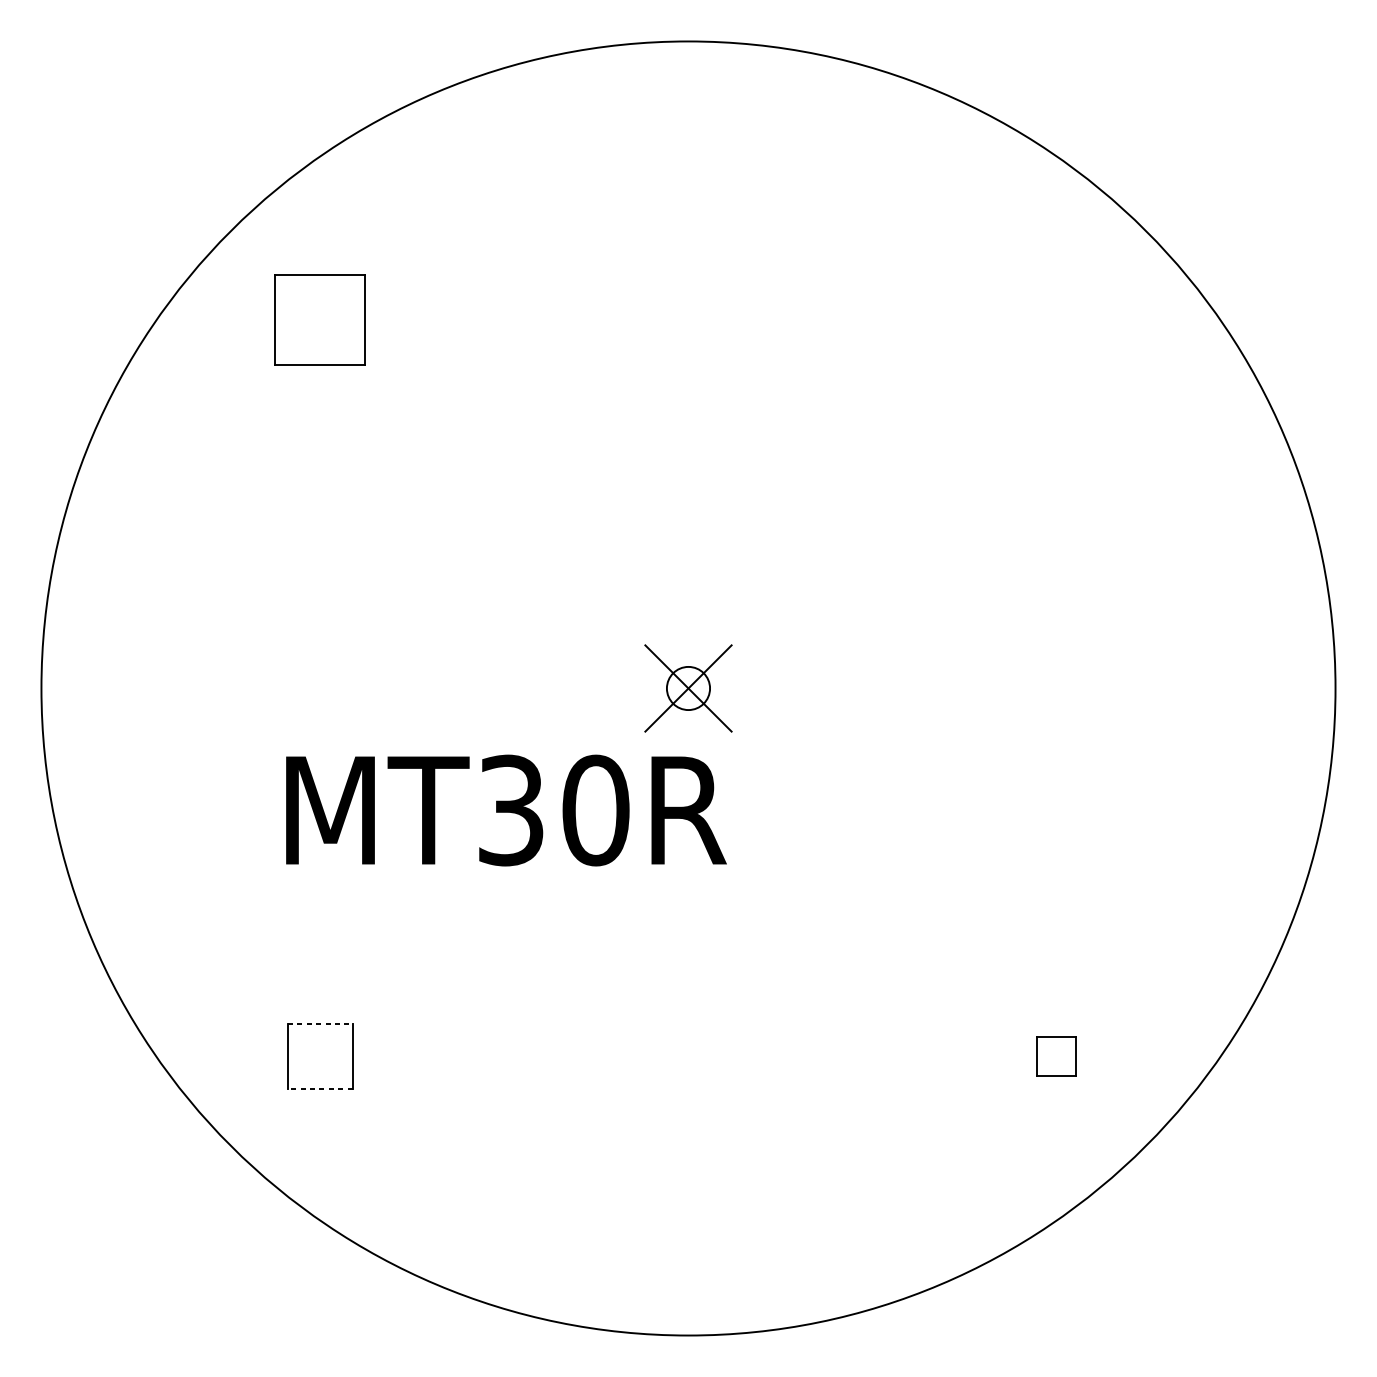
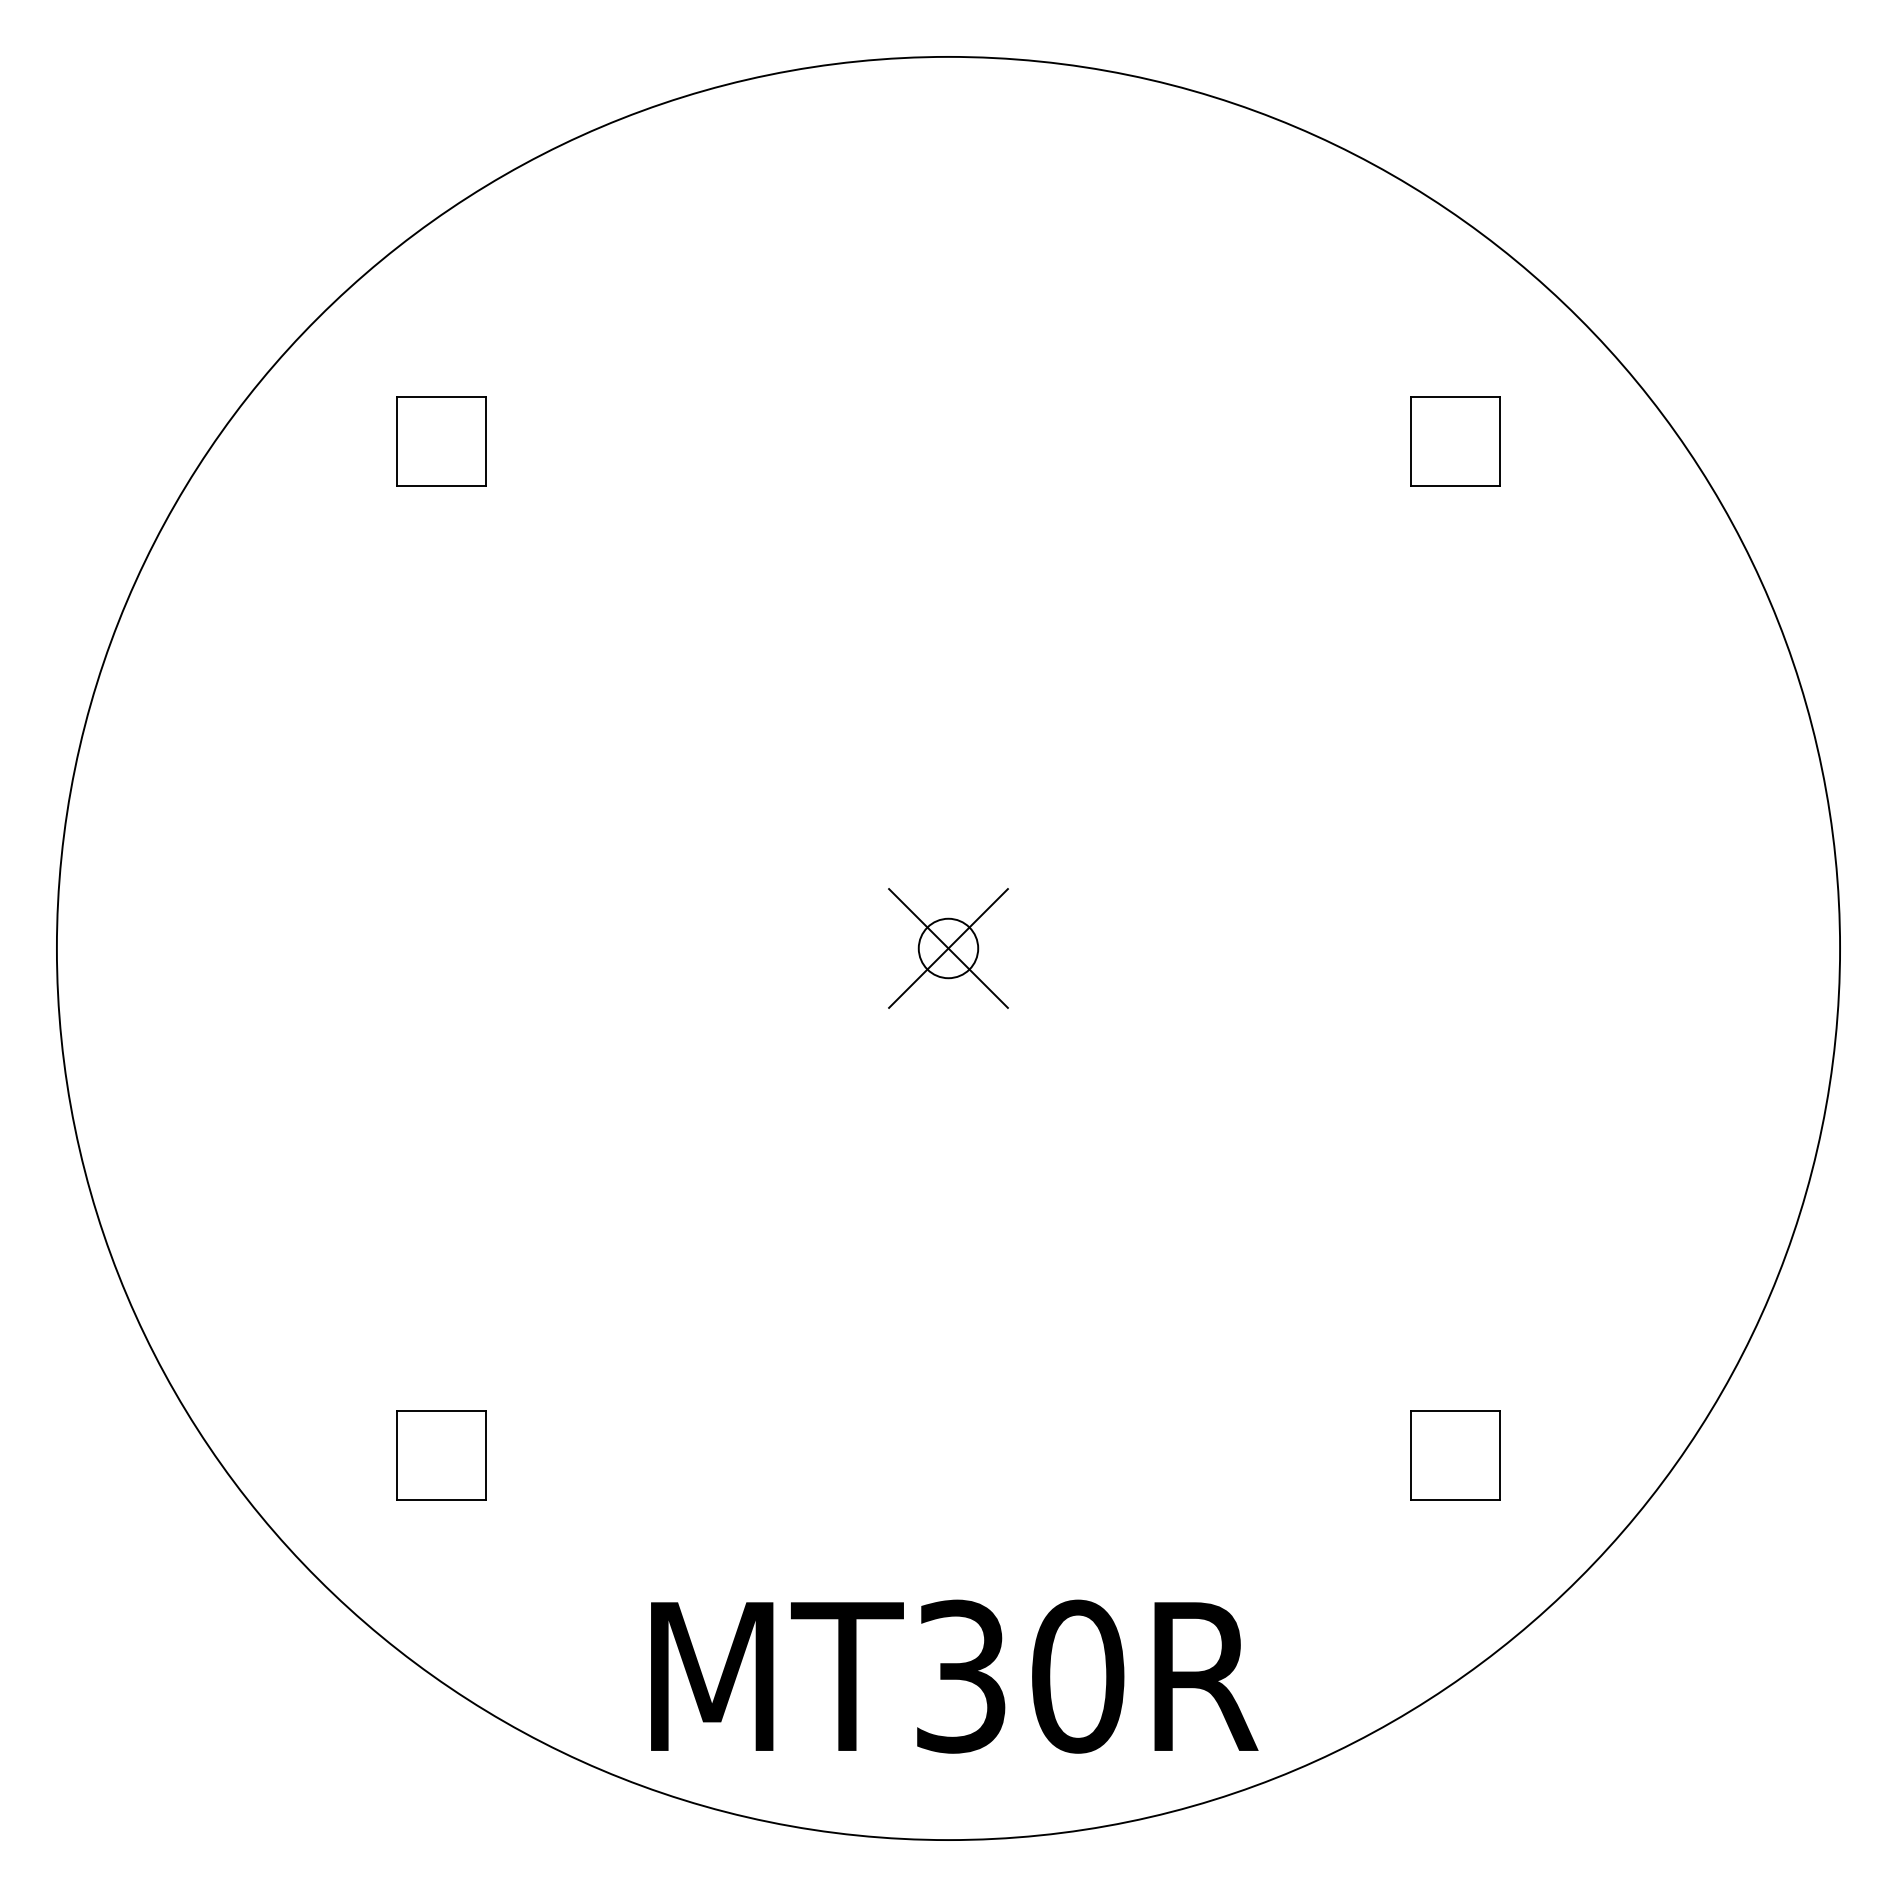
part: (320, 320) -> (441, 441), size x0.71
part: (1056, 320) -> (1455, 441), added
text: (506, 810) -> (954, 1676), moved
line: (320, 1024) -> (441, 1411), dashed -> solid
part: (1056, 1056) -> (1455, 1455), size x1.67
line: (320, 1089) -> (441, 1500), dashed -> solid

